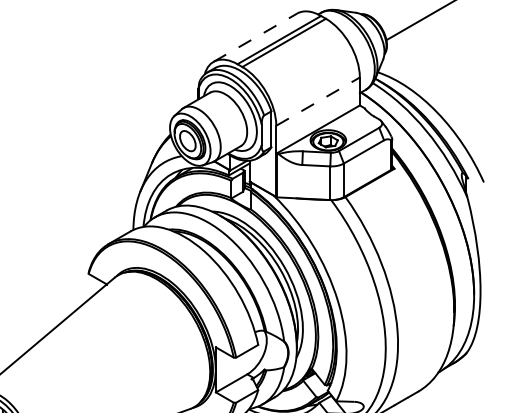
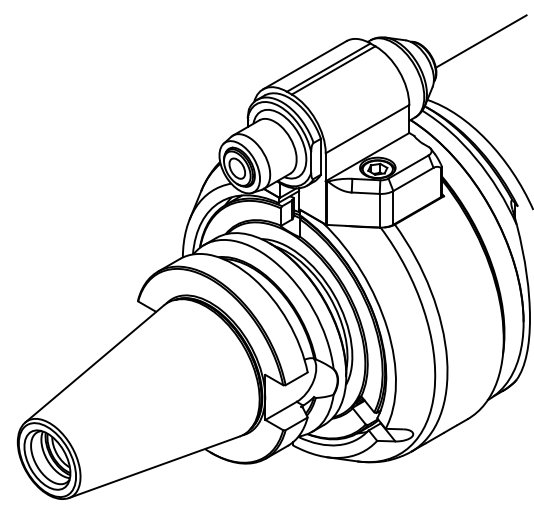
line: (256, 37) -> (305, 65), dashed -> solid
line: (318, 100) -> (367, 128), dashed -> solid

